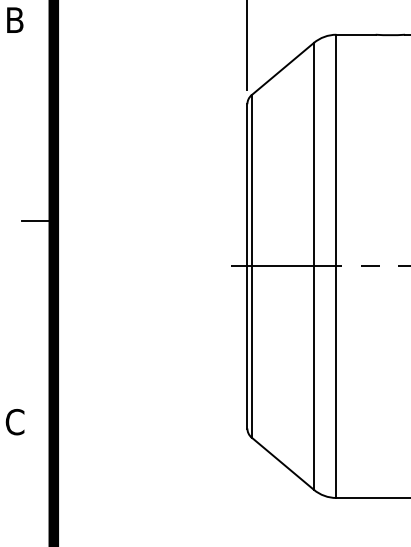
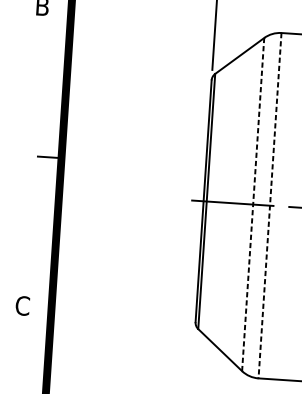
line: (313, 265) -> (252, 203), solid -> dashed
line: (336, 266) -> (270, 205), solid -> dashed

